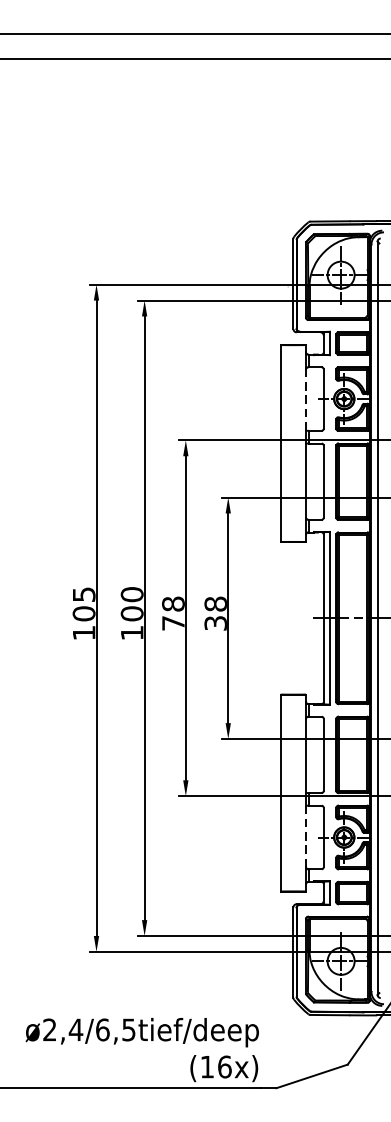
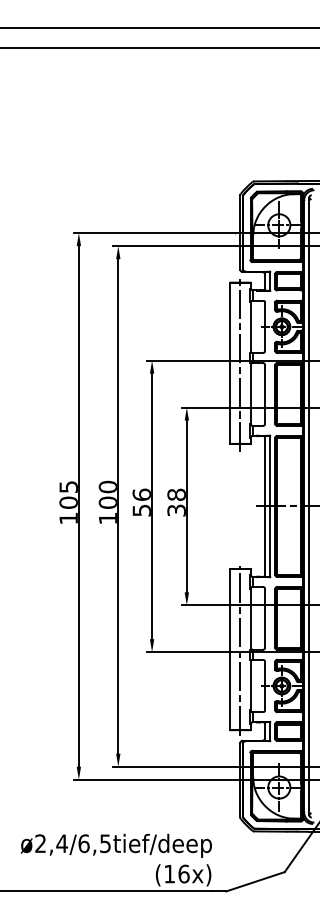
line: (305, 399) -> (250, 327), dashed -> solid
line: (293, 446) -> (240, 365), added
text: (172, 613) -> (141, 502), 78 -> 56
line: (293, 794) -> (240, 650), added
line: (305, 835) -> (250, 684), dashed -> solid

